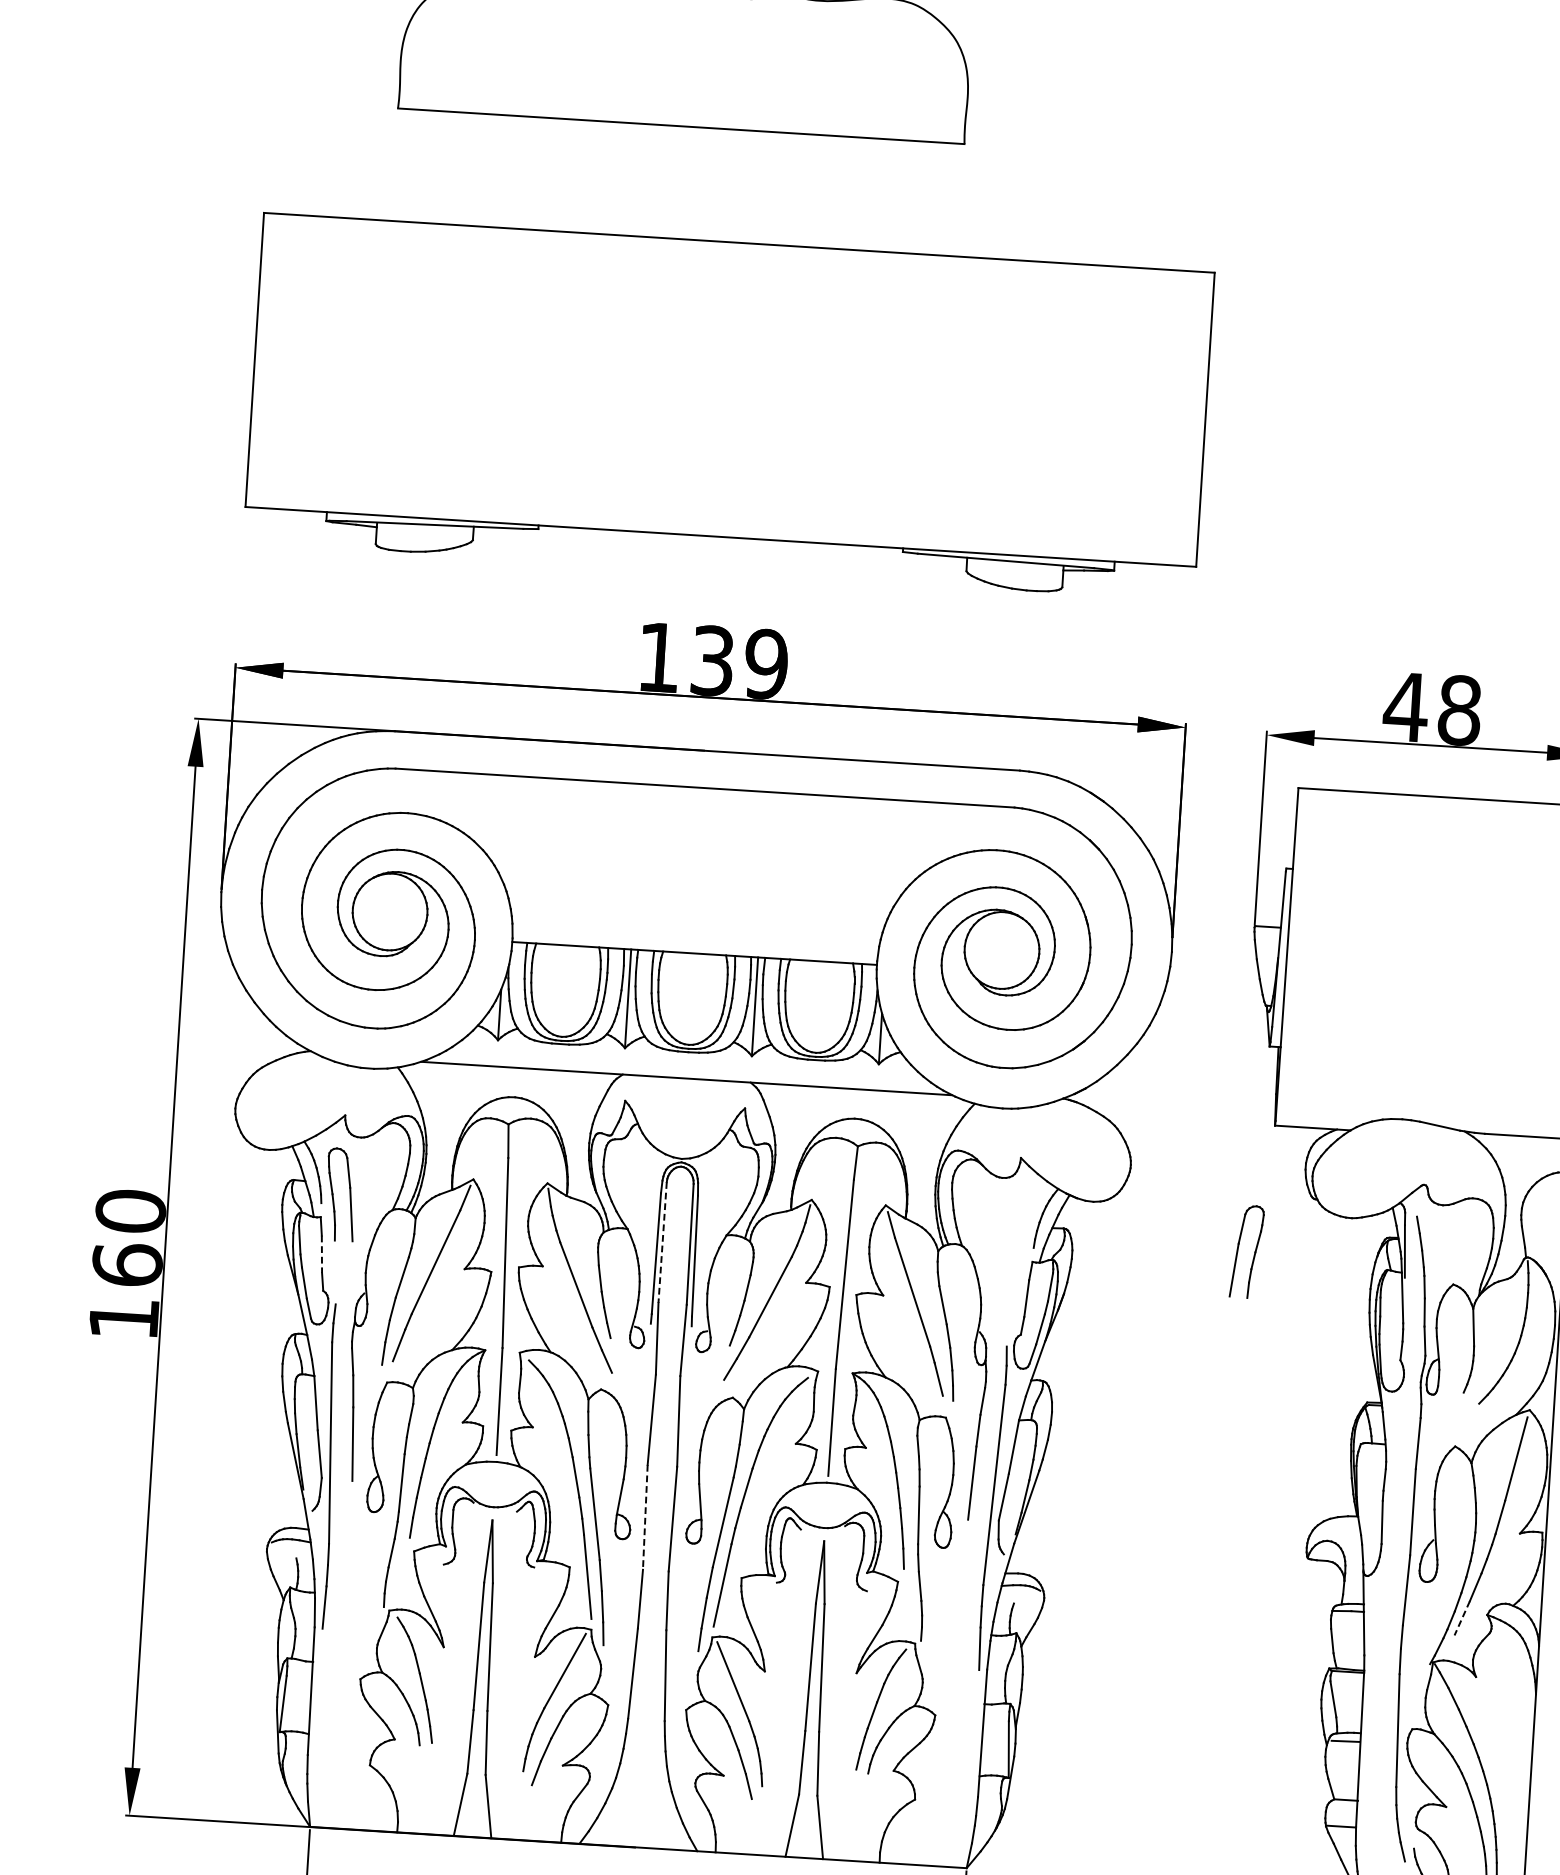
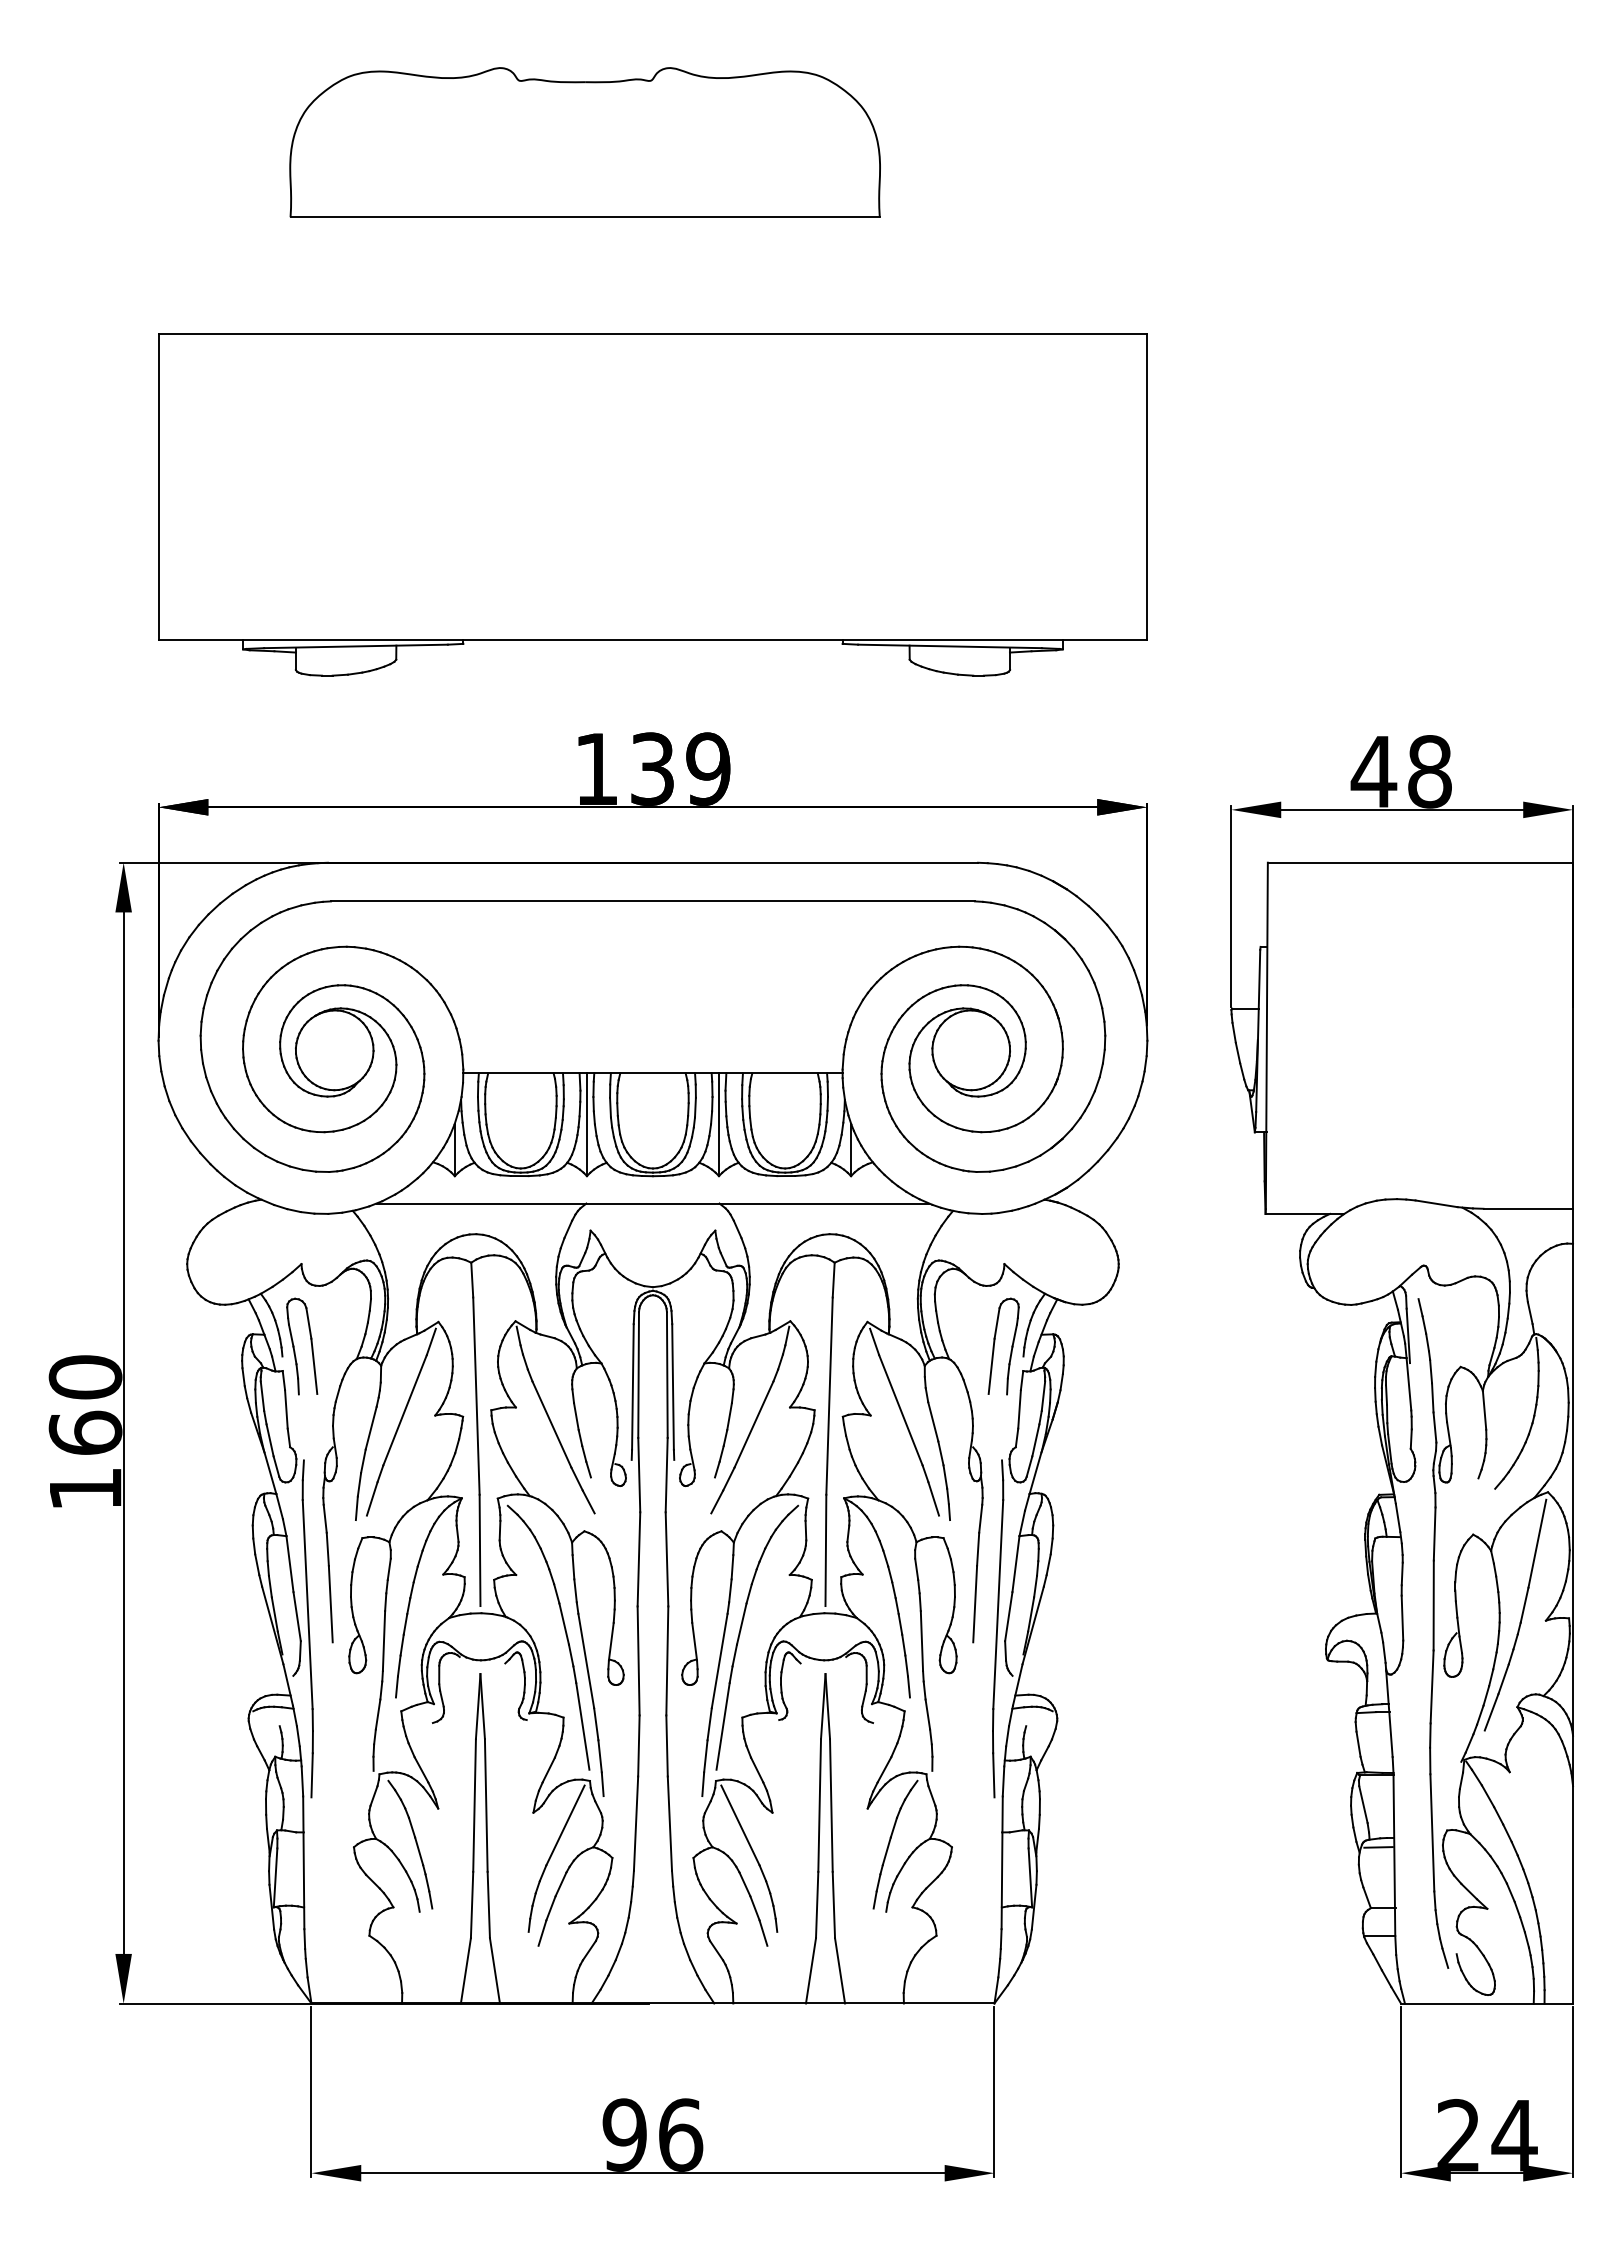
line: (662, 1242) -> (638, 1375), dashed -> solid
part: (1254, 1252) -> (1011, 1346), moved
line: (322, 1254) -> (286, 1409), dashed -> solid
line: (645, 1516) -> (638, 1660), dashed -> solid
line: (1462, 1618) -> (1491, 1712), dashed -> solid

